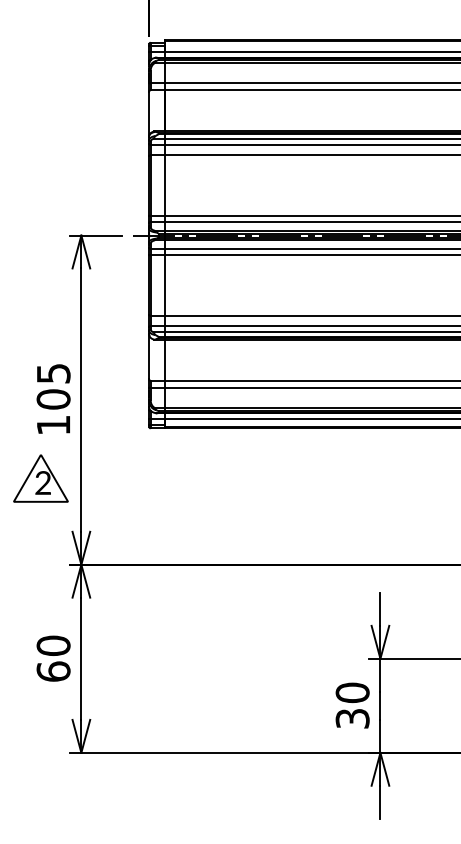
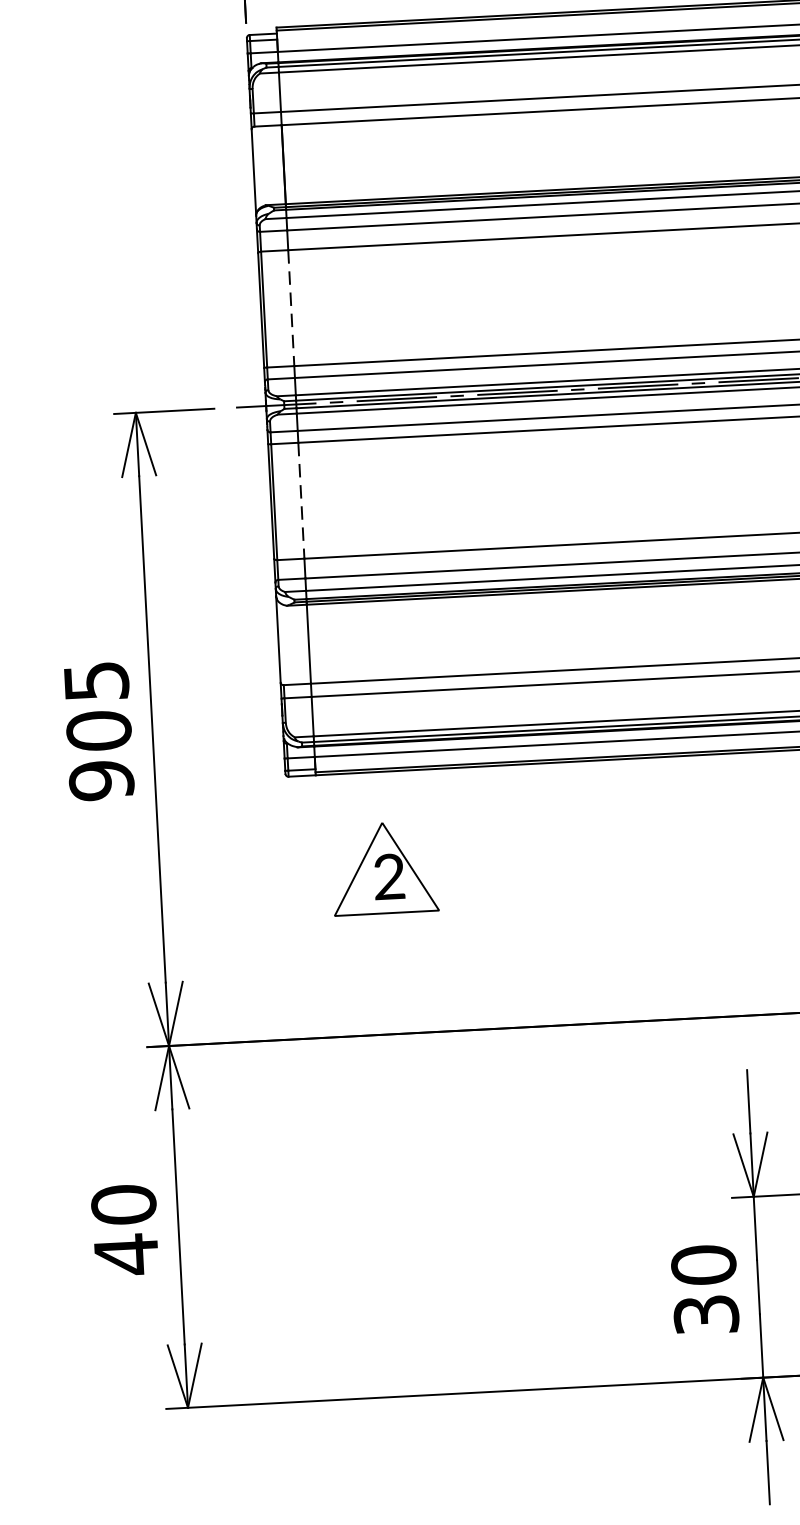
line: (164, 185) -> (290, 308), solid -> dashed
line: (164, 286) -> (300, 502), solid -> dashed
text: (53, 425) -> (101, 781), 105 -> 905
part: (40, 478) -> (383, 868), moved
text: (53, 671) -> (126, 1254), 60 -> 40

